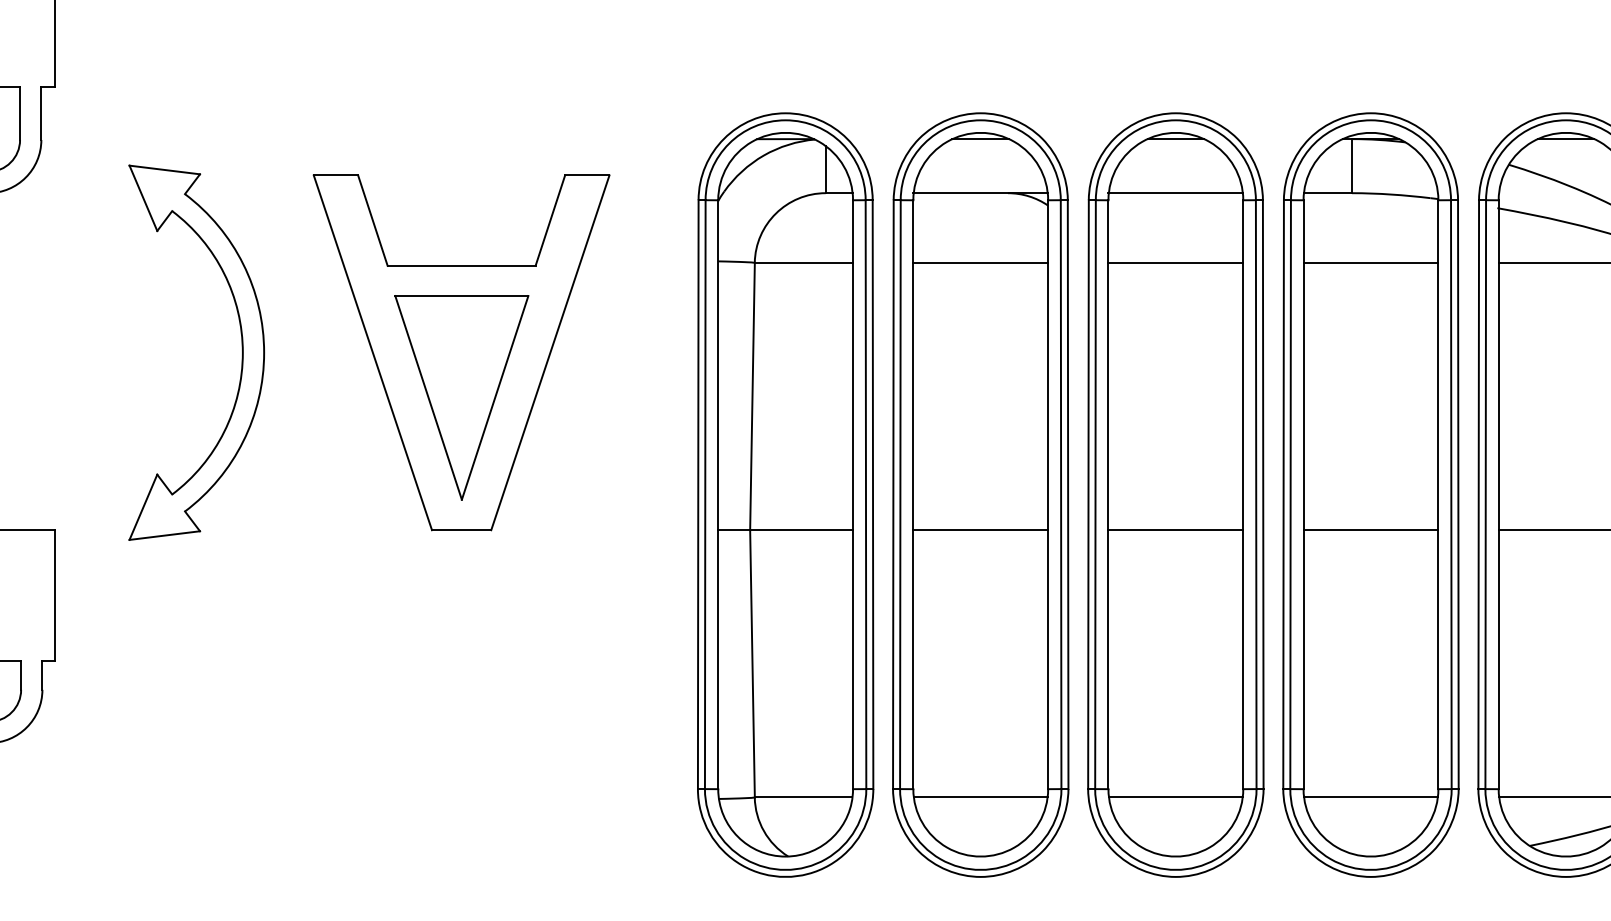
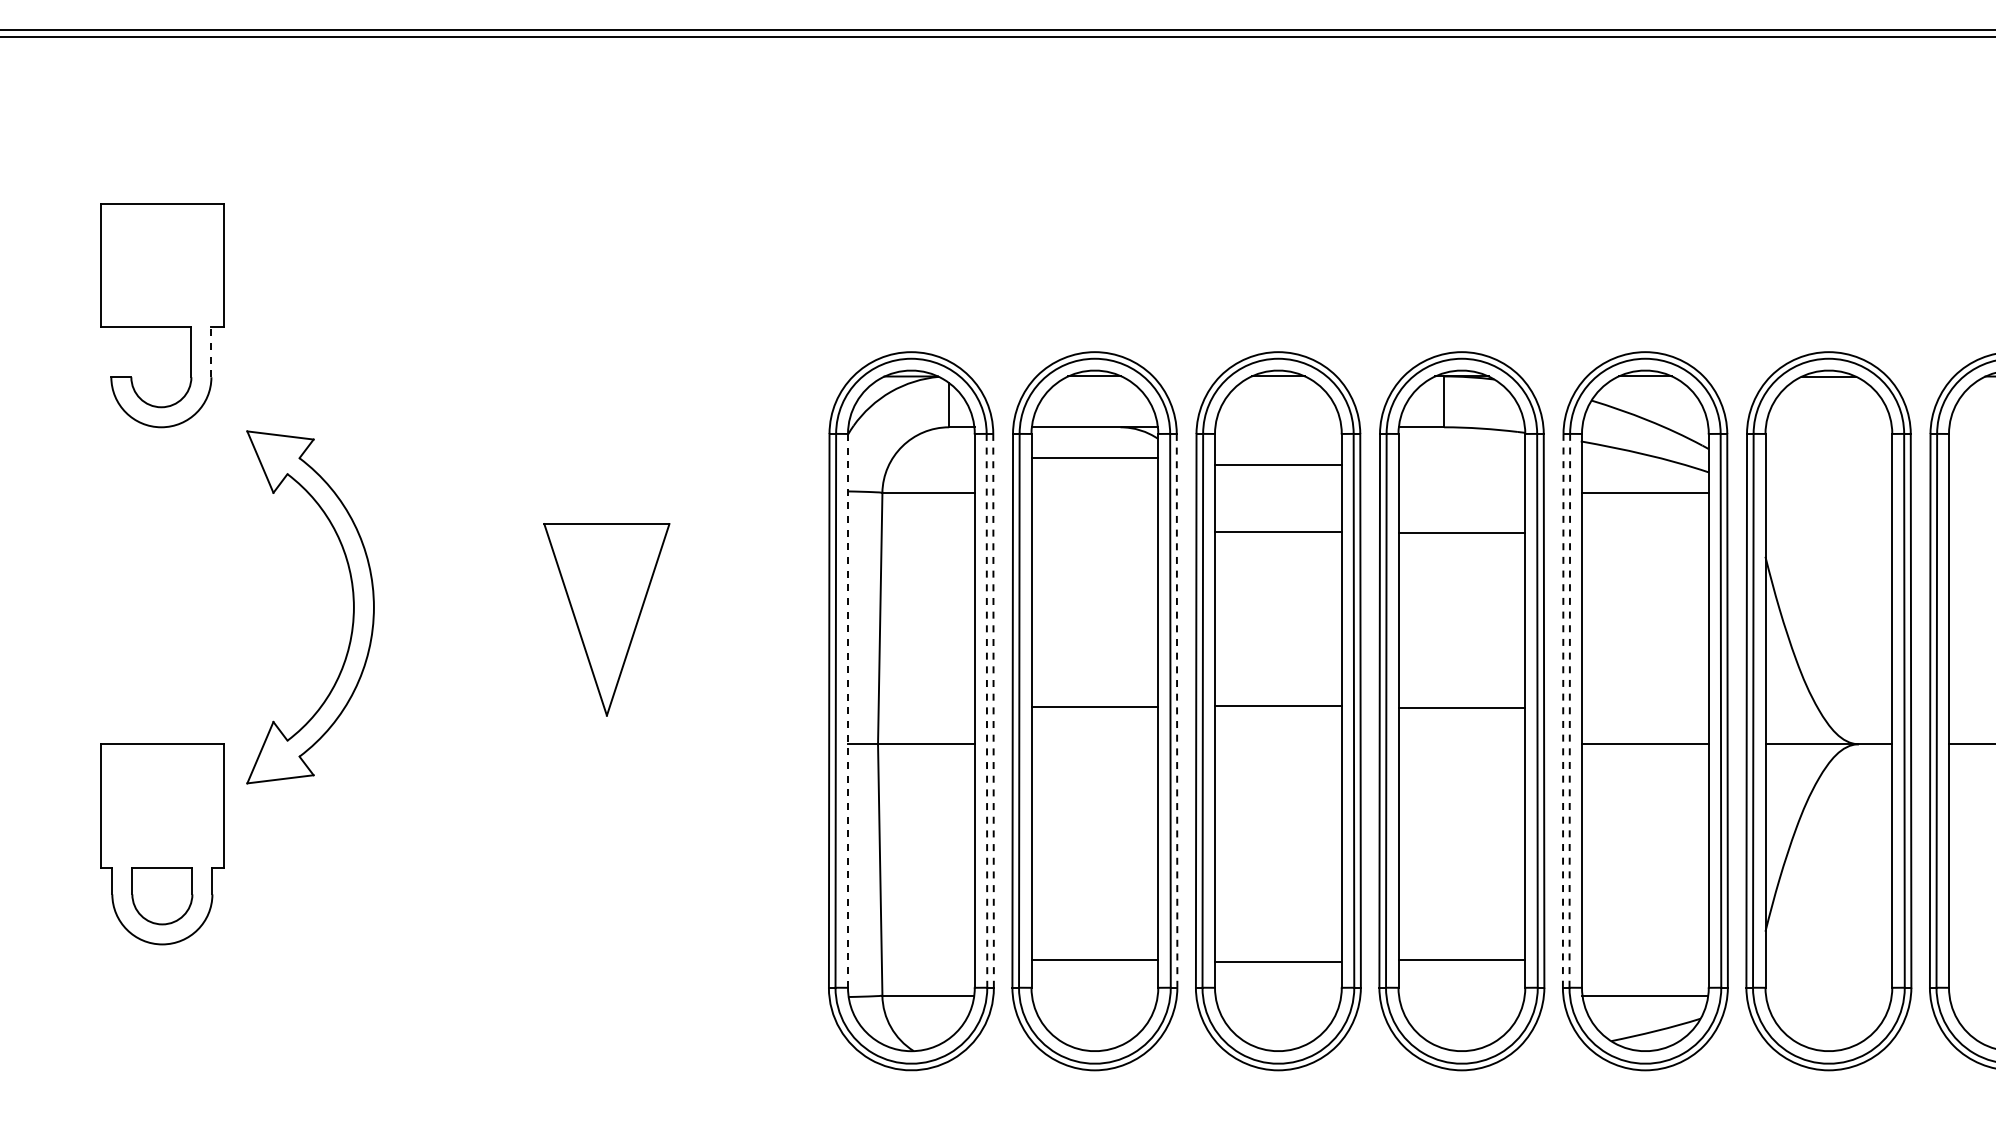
line: (41, 112) -> (211, 351), solid -> dashed
line: (1175, 193) -> (1278, 465), moved
line: (980, 262) -> (1094, 457), moved
line: (1175, 262) -> (1278, 531), moved
line: (1370, 262) -> (1461, 532), moved
part: (241, 346) -> (352, 601), moved
part: (461, 352) -> (606, 577), removed
line: (718, 494) -> (848, 710), solid -> dashed
line: (865, 494) -> (986, 710), solid -> dashed
line: (872, 494) -> (993, 710), solid -> dashed
line: (1068, 494) -> (1177, 710), solid -> dashed
line: (1479, 494) -> (1563, 710), solid -> dashed
line: (1485, 494) -> (1569, 710), solid -> dashed
line: (980, 530) -> (1094, 707), moved
line: (1175, 530) -> (1278, 706), moved
line: (1370, 530) -> (1461, 708), moved
line: (980, 797) -> (1094, 959), moved
line: (1175, 797) -> (1278, 961), moved
line: (1370, 797) -> (1461, 959), moved

